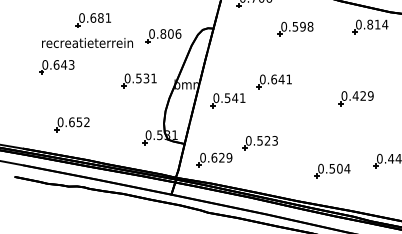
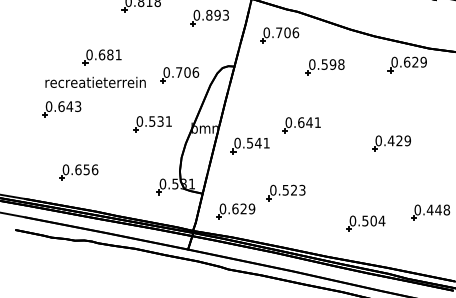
text: (377, 23) -> (415, 61), 0.814 -> 0.629
text: (163, 33) -> (179, 72), 0.806 -> 0.706
text: (86, 122) -> (94, 169), 0.652 -> 0.656

